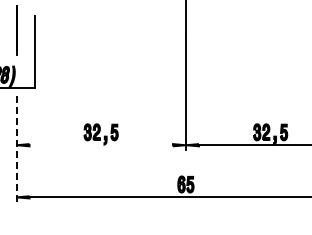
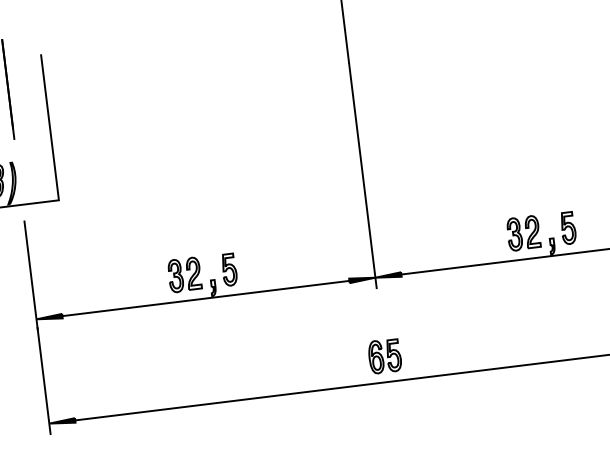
line: (101, 145) -> (206, 299), added
line: (16, 149) -> (37, 327), dashed -> solid

